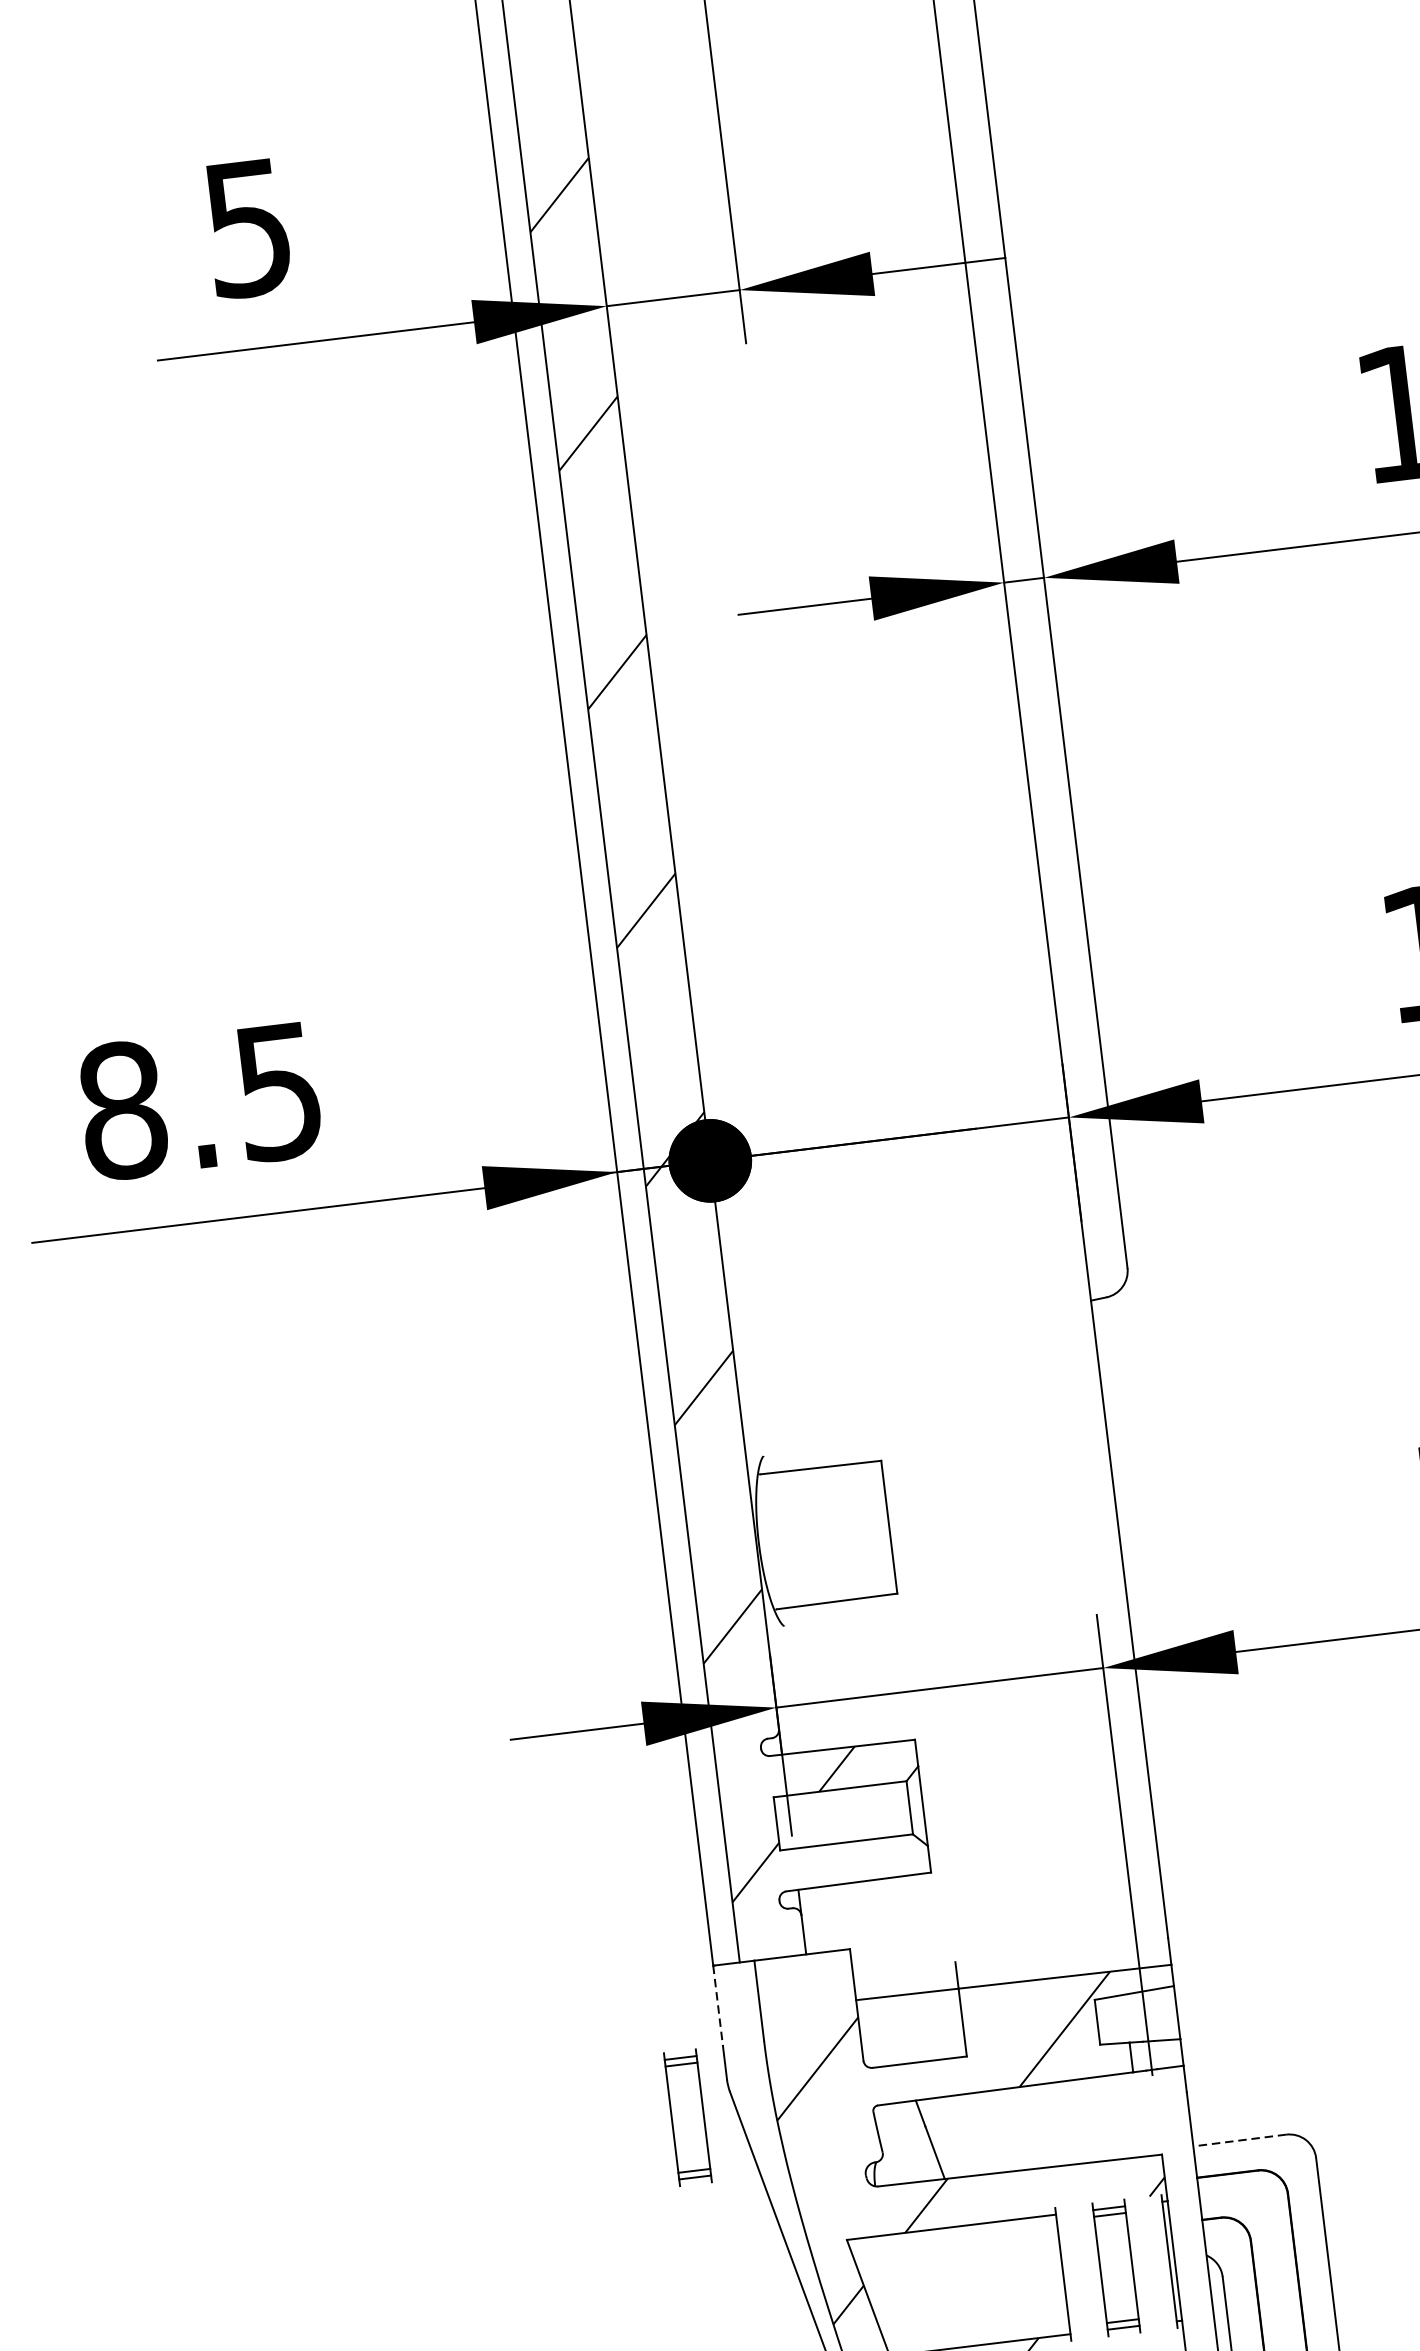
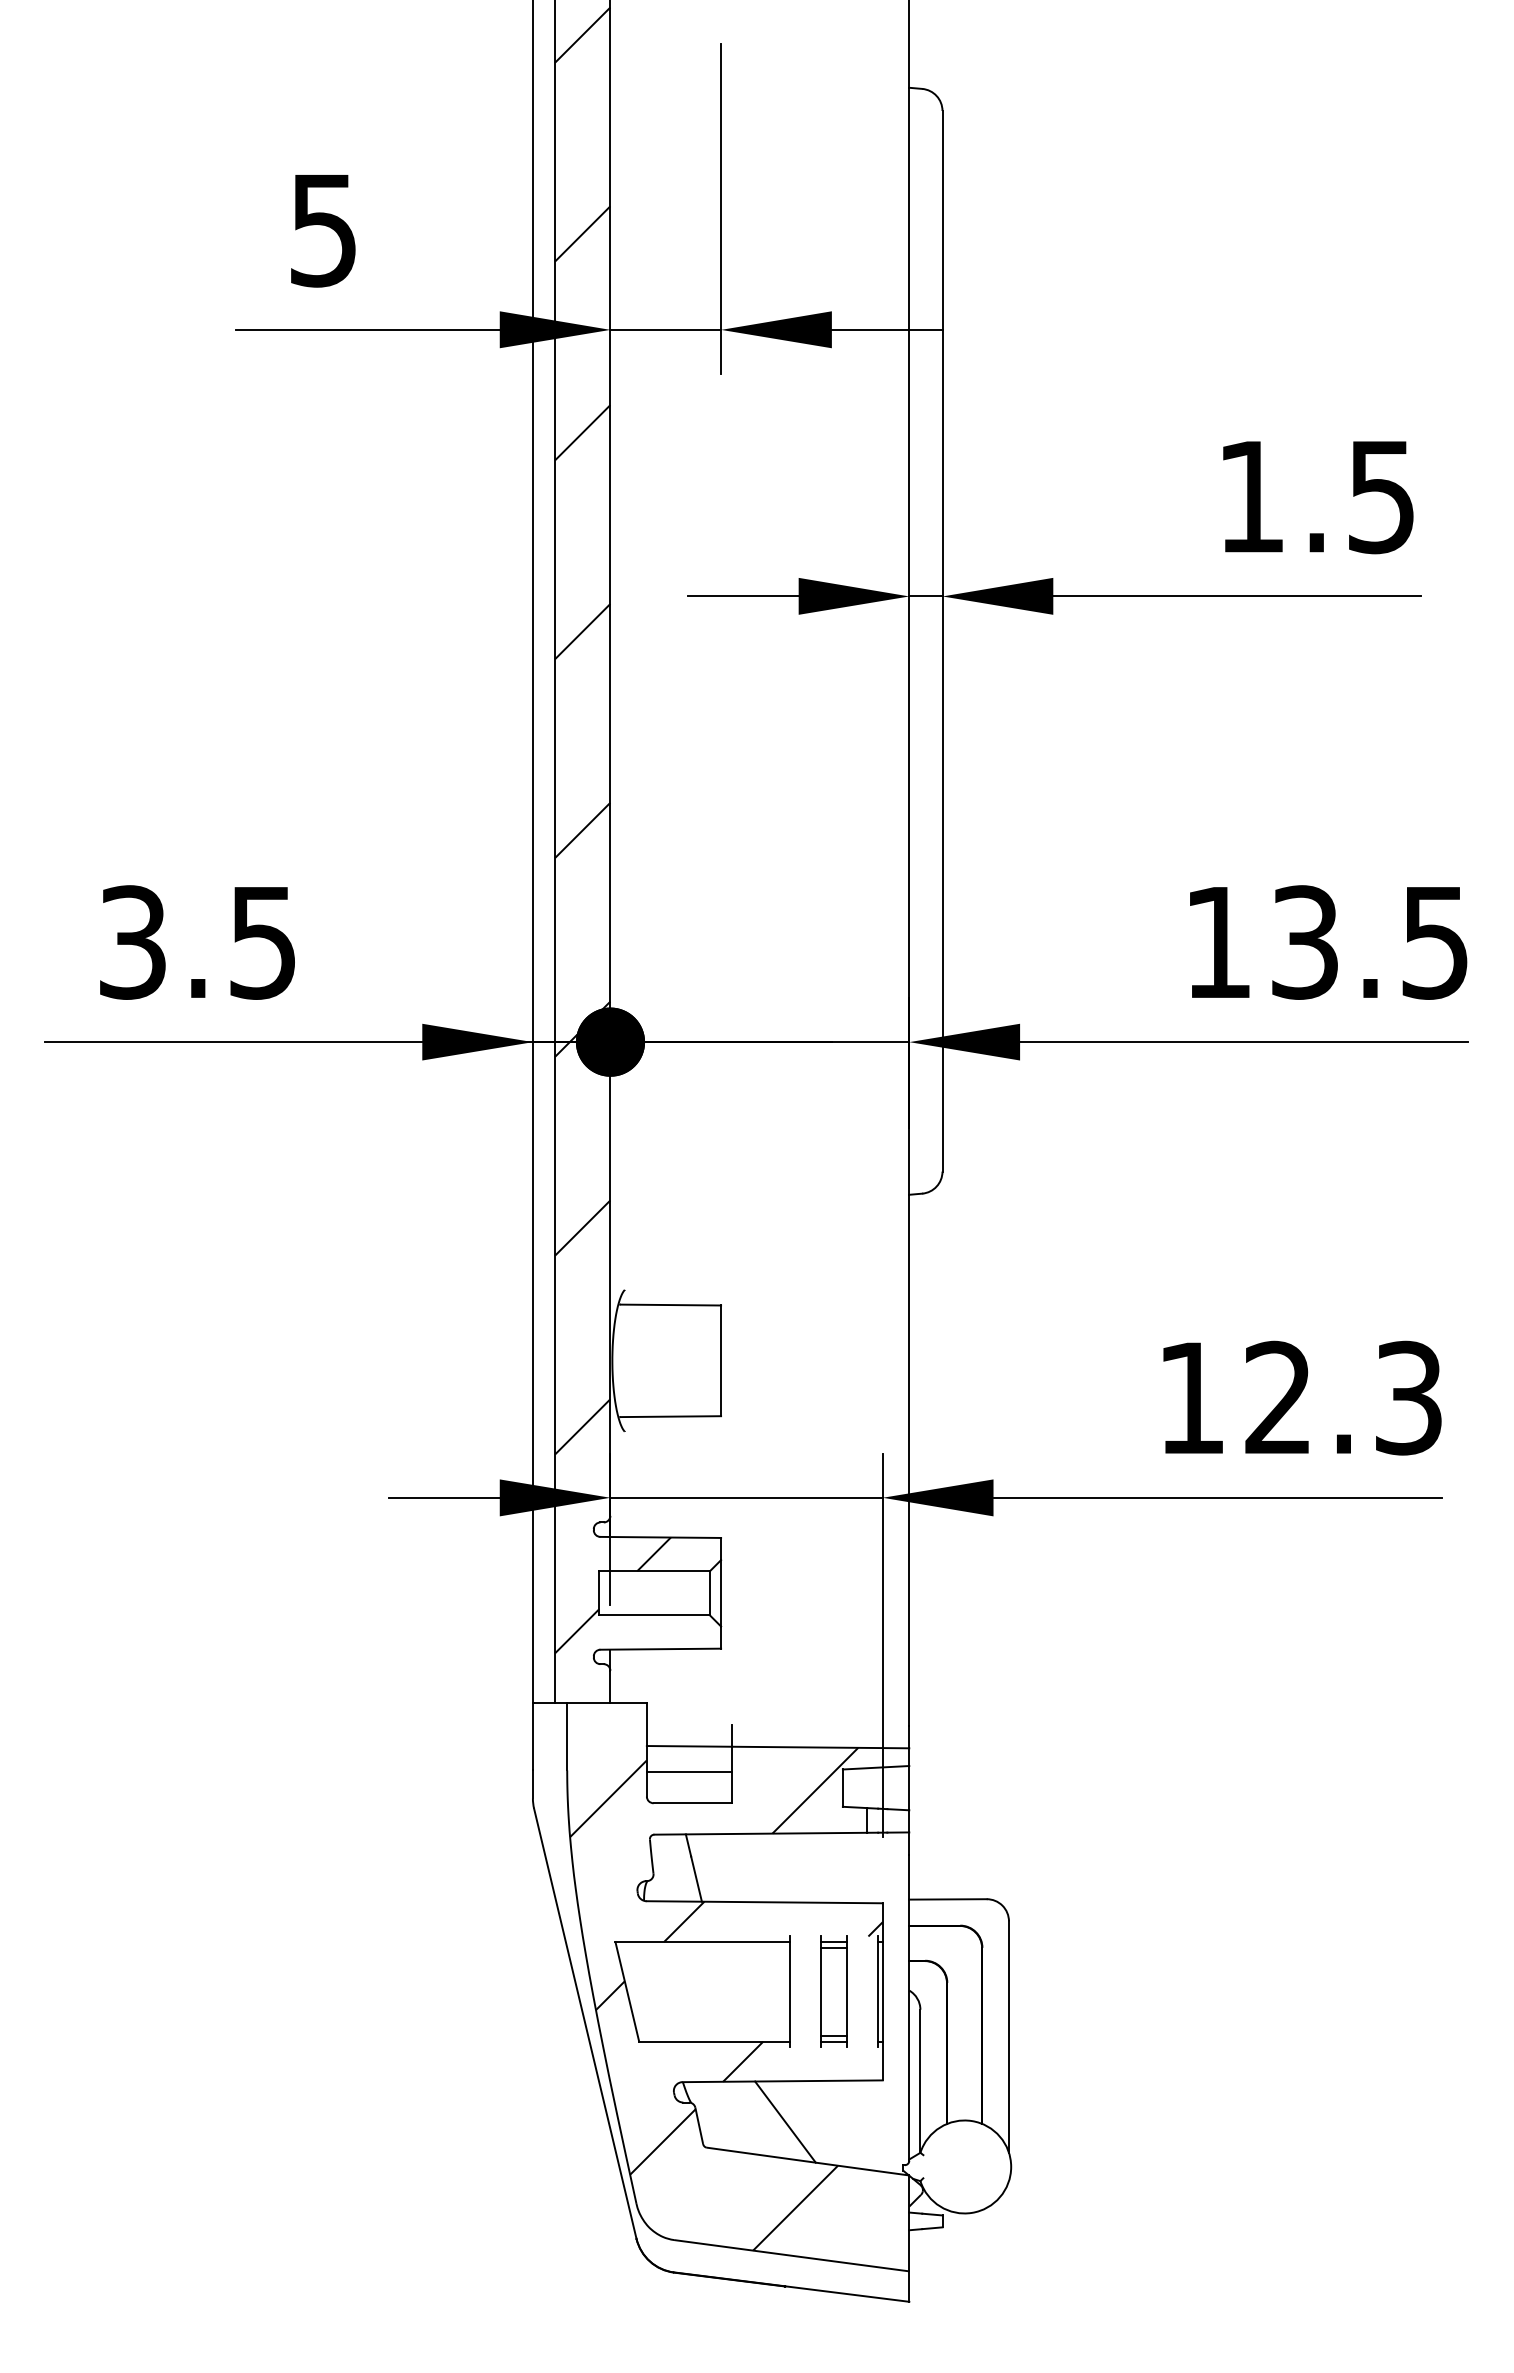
text: (123, 1110) -> (133, 942), 8.5 -> 3.5
line: (717, 2006) -> (532, 1737), dashed -> solid
line: (911, 2025) -> (689, 1772), added
part: (687, 2117) -> (496, 1825), removed
line: (1240, 2140) -> (948, 1899), dashed -> solid

